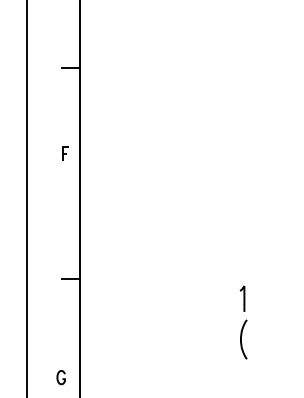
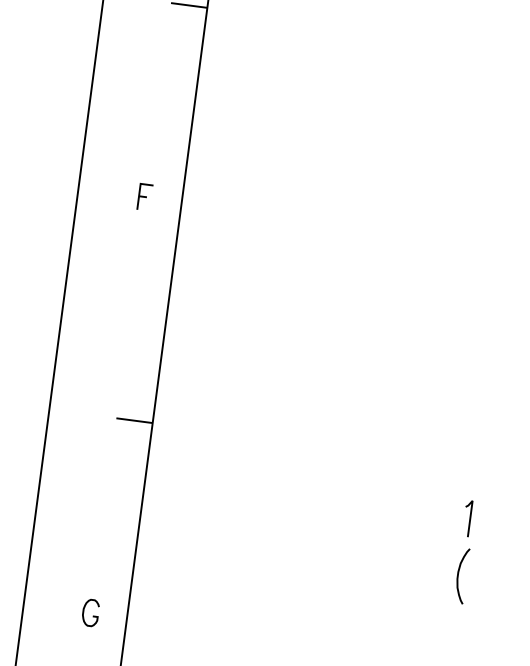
part: (65, 153) -> (144, 196), moved
part: (243, 322) -> (464, 551), size x0.71

